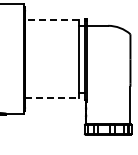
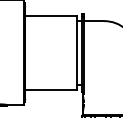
line: (52, 20) -> (51, 16), dashed -> solid
line: (52, 98) -> (51, 90), dashed -> solid

